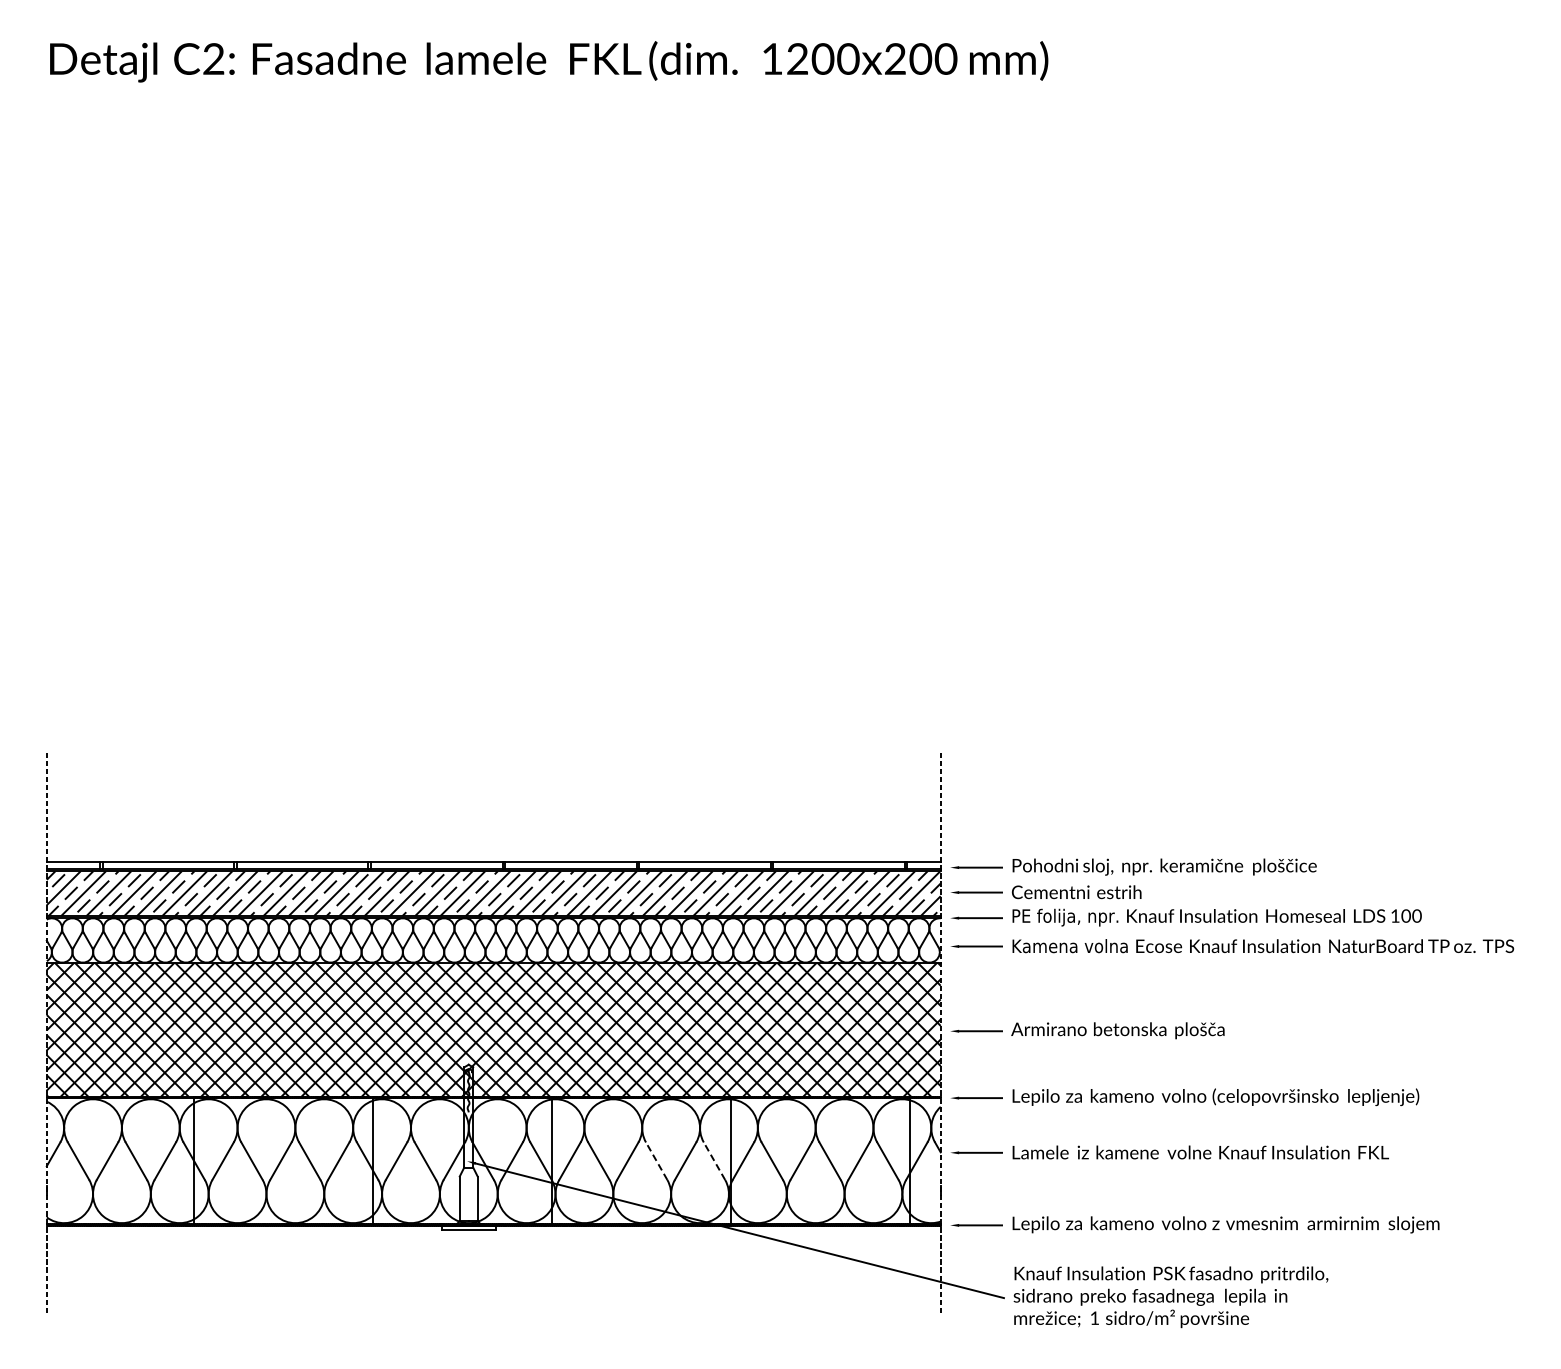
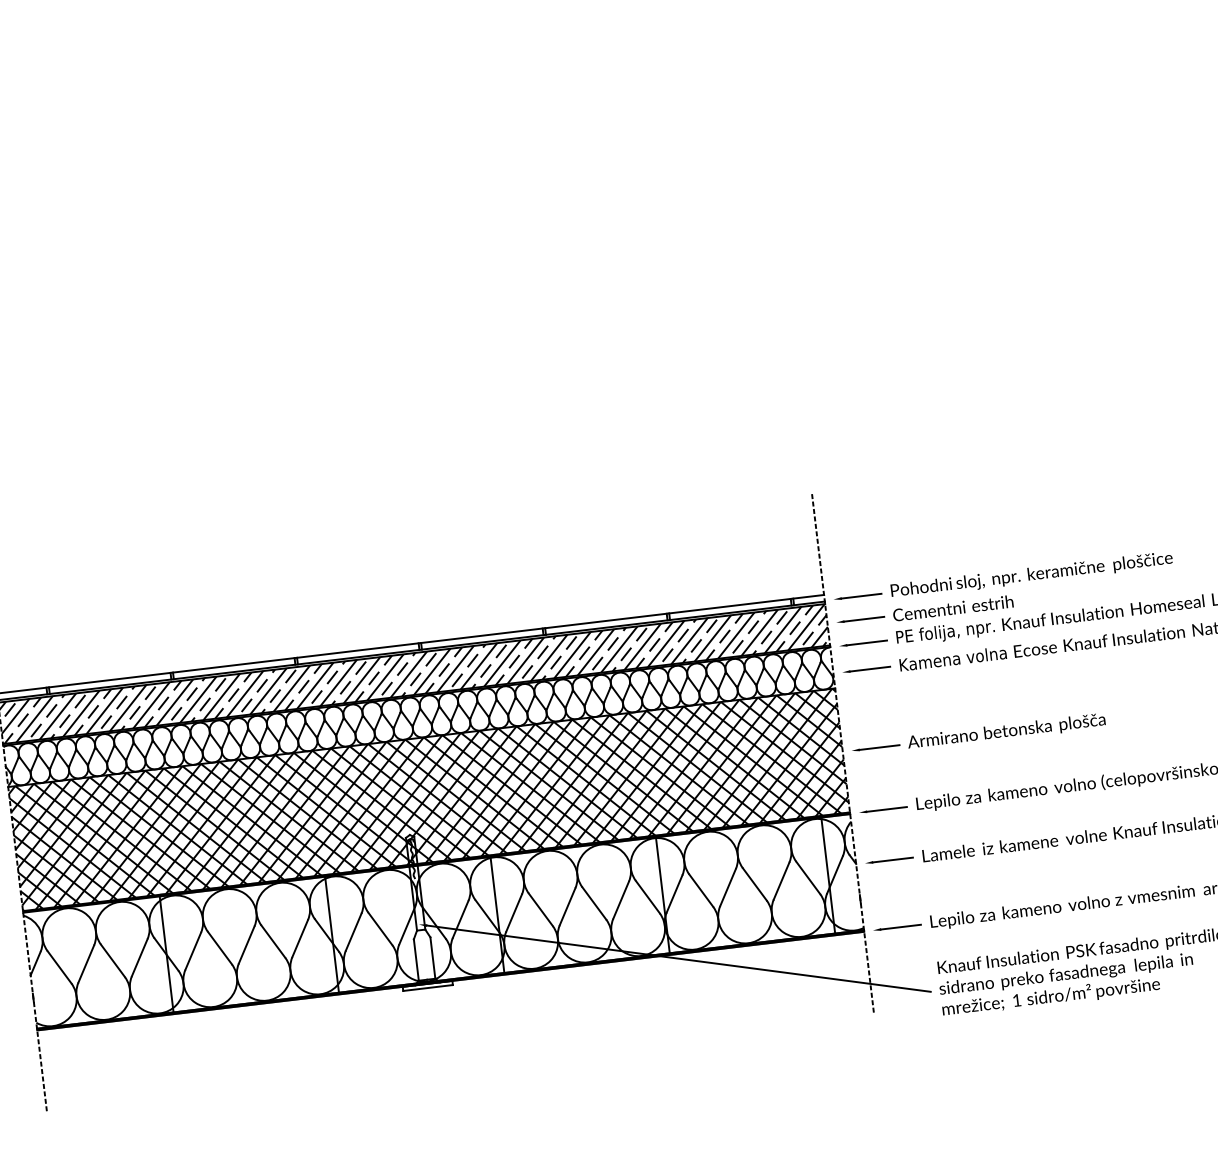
line: (656, 1161) -> (594, 903), dashed -> solid
line: (714, 1161) -> (647, 897), dashed -> solid

